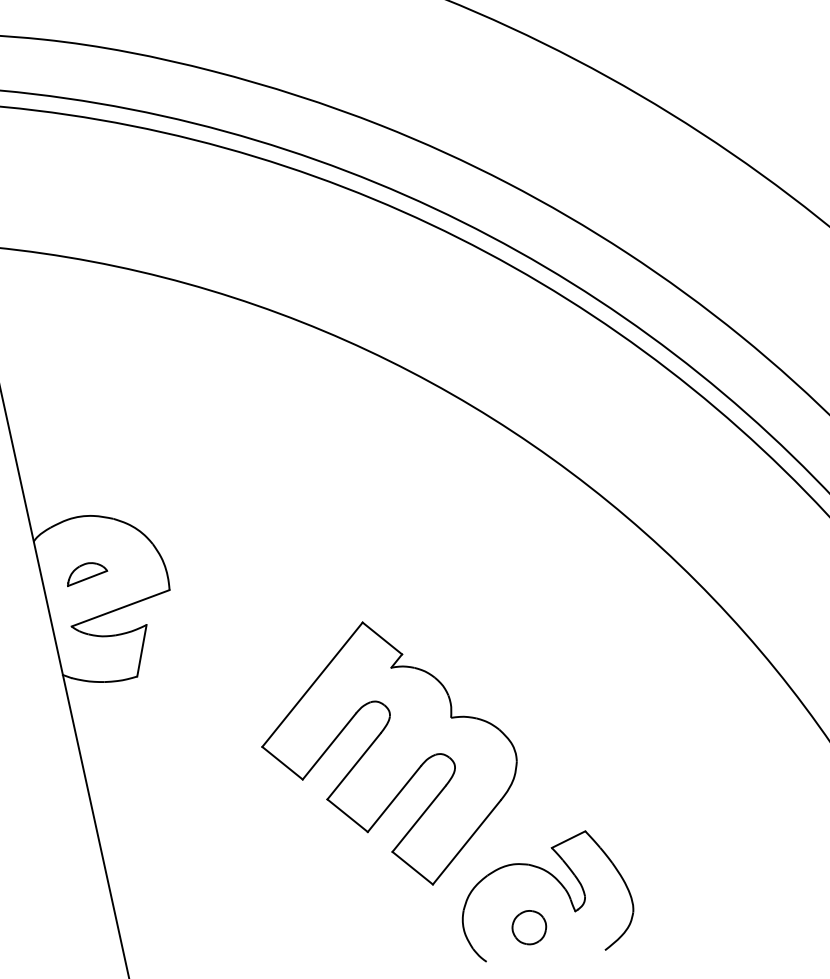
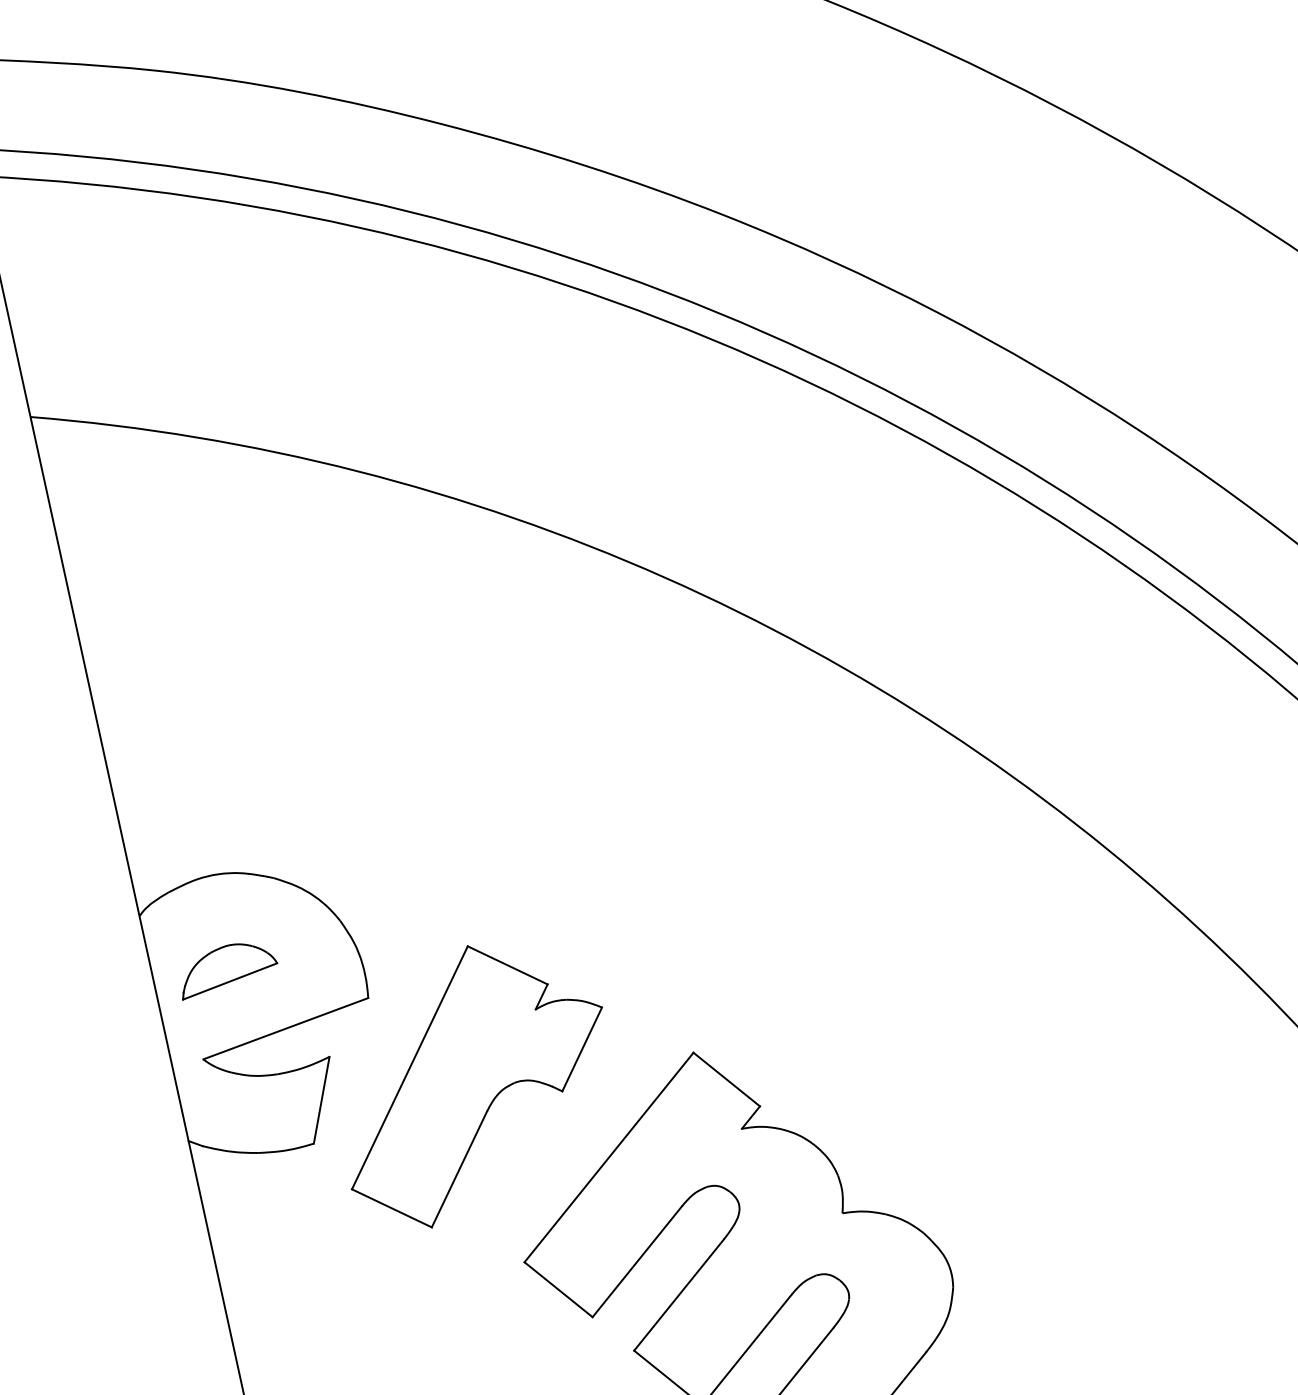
part: (87, 574) -> (229, 971), size x1.43
part: (233, 642) -> (475, 1086), added

